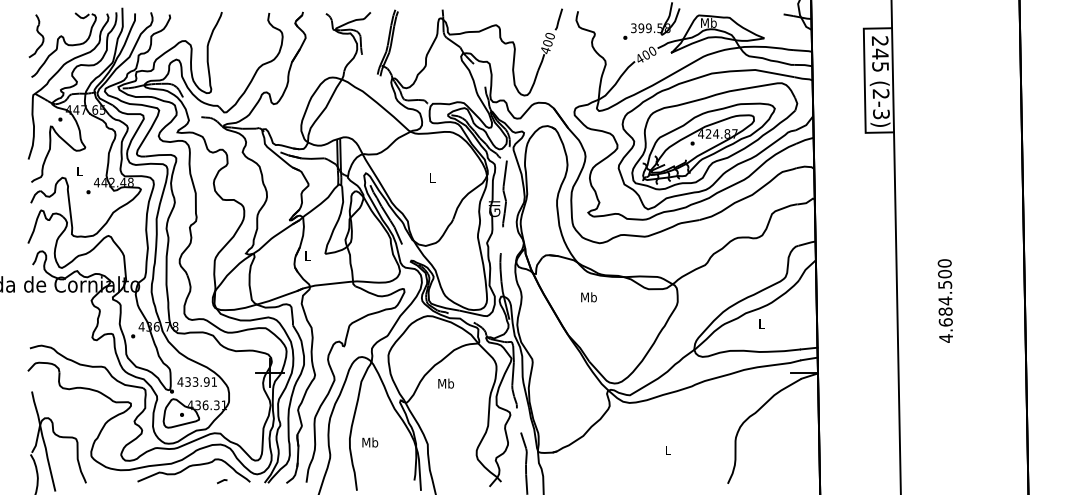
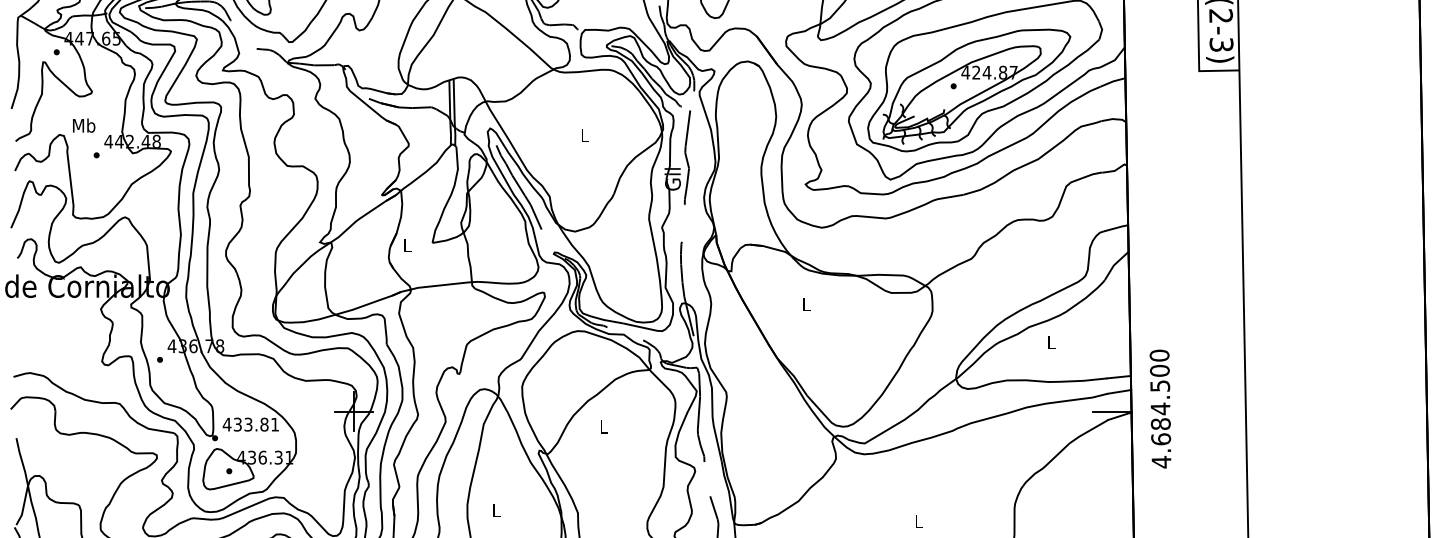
text: (79, 171) -> (83, 125), L -> Mb
text: (588, 297) -> (805, 304), Mb -> L
text: (944, 300) -> (1159, 408), moved
text: (206, 381) -> (264, 423), 433.91 -> 433.81
text: (445, 383) -> (603, 426), Mb -> L
text: (370, 442) -> (496, 510), Mb -> L

